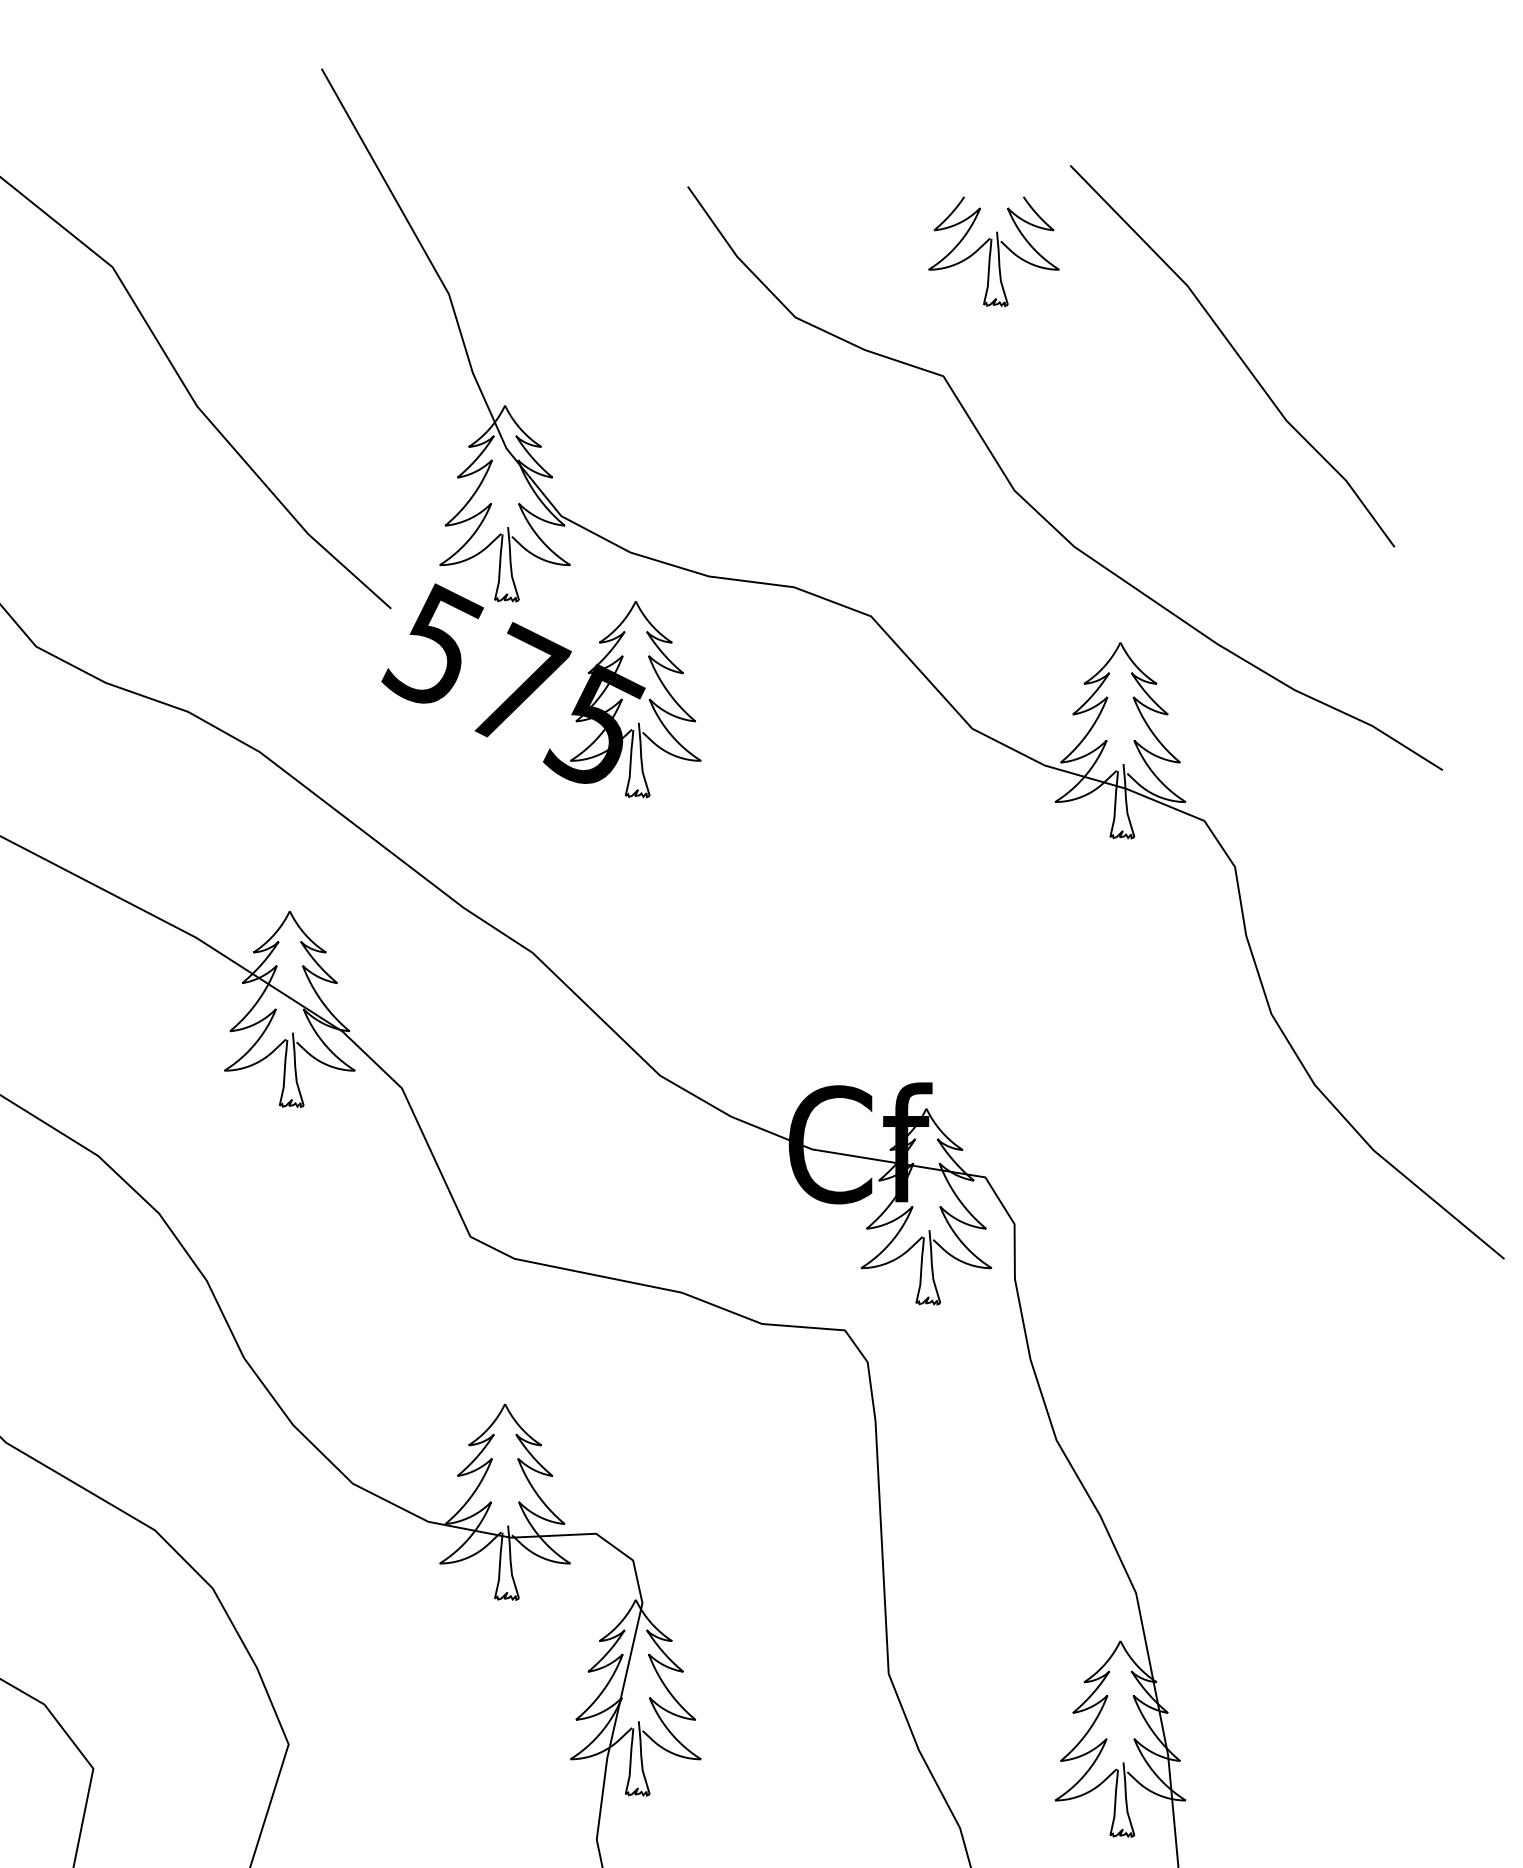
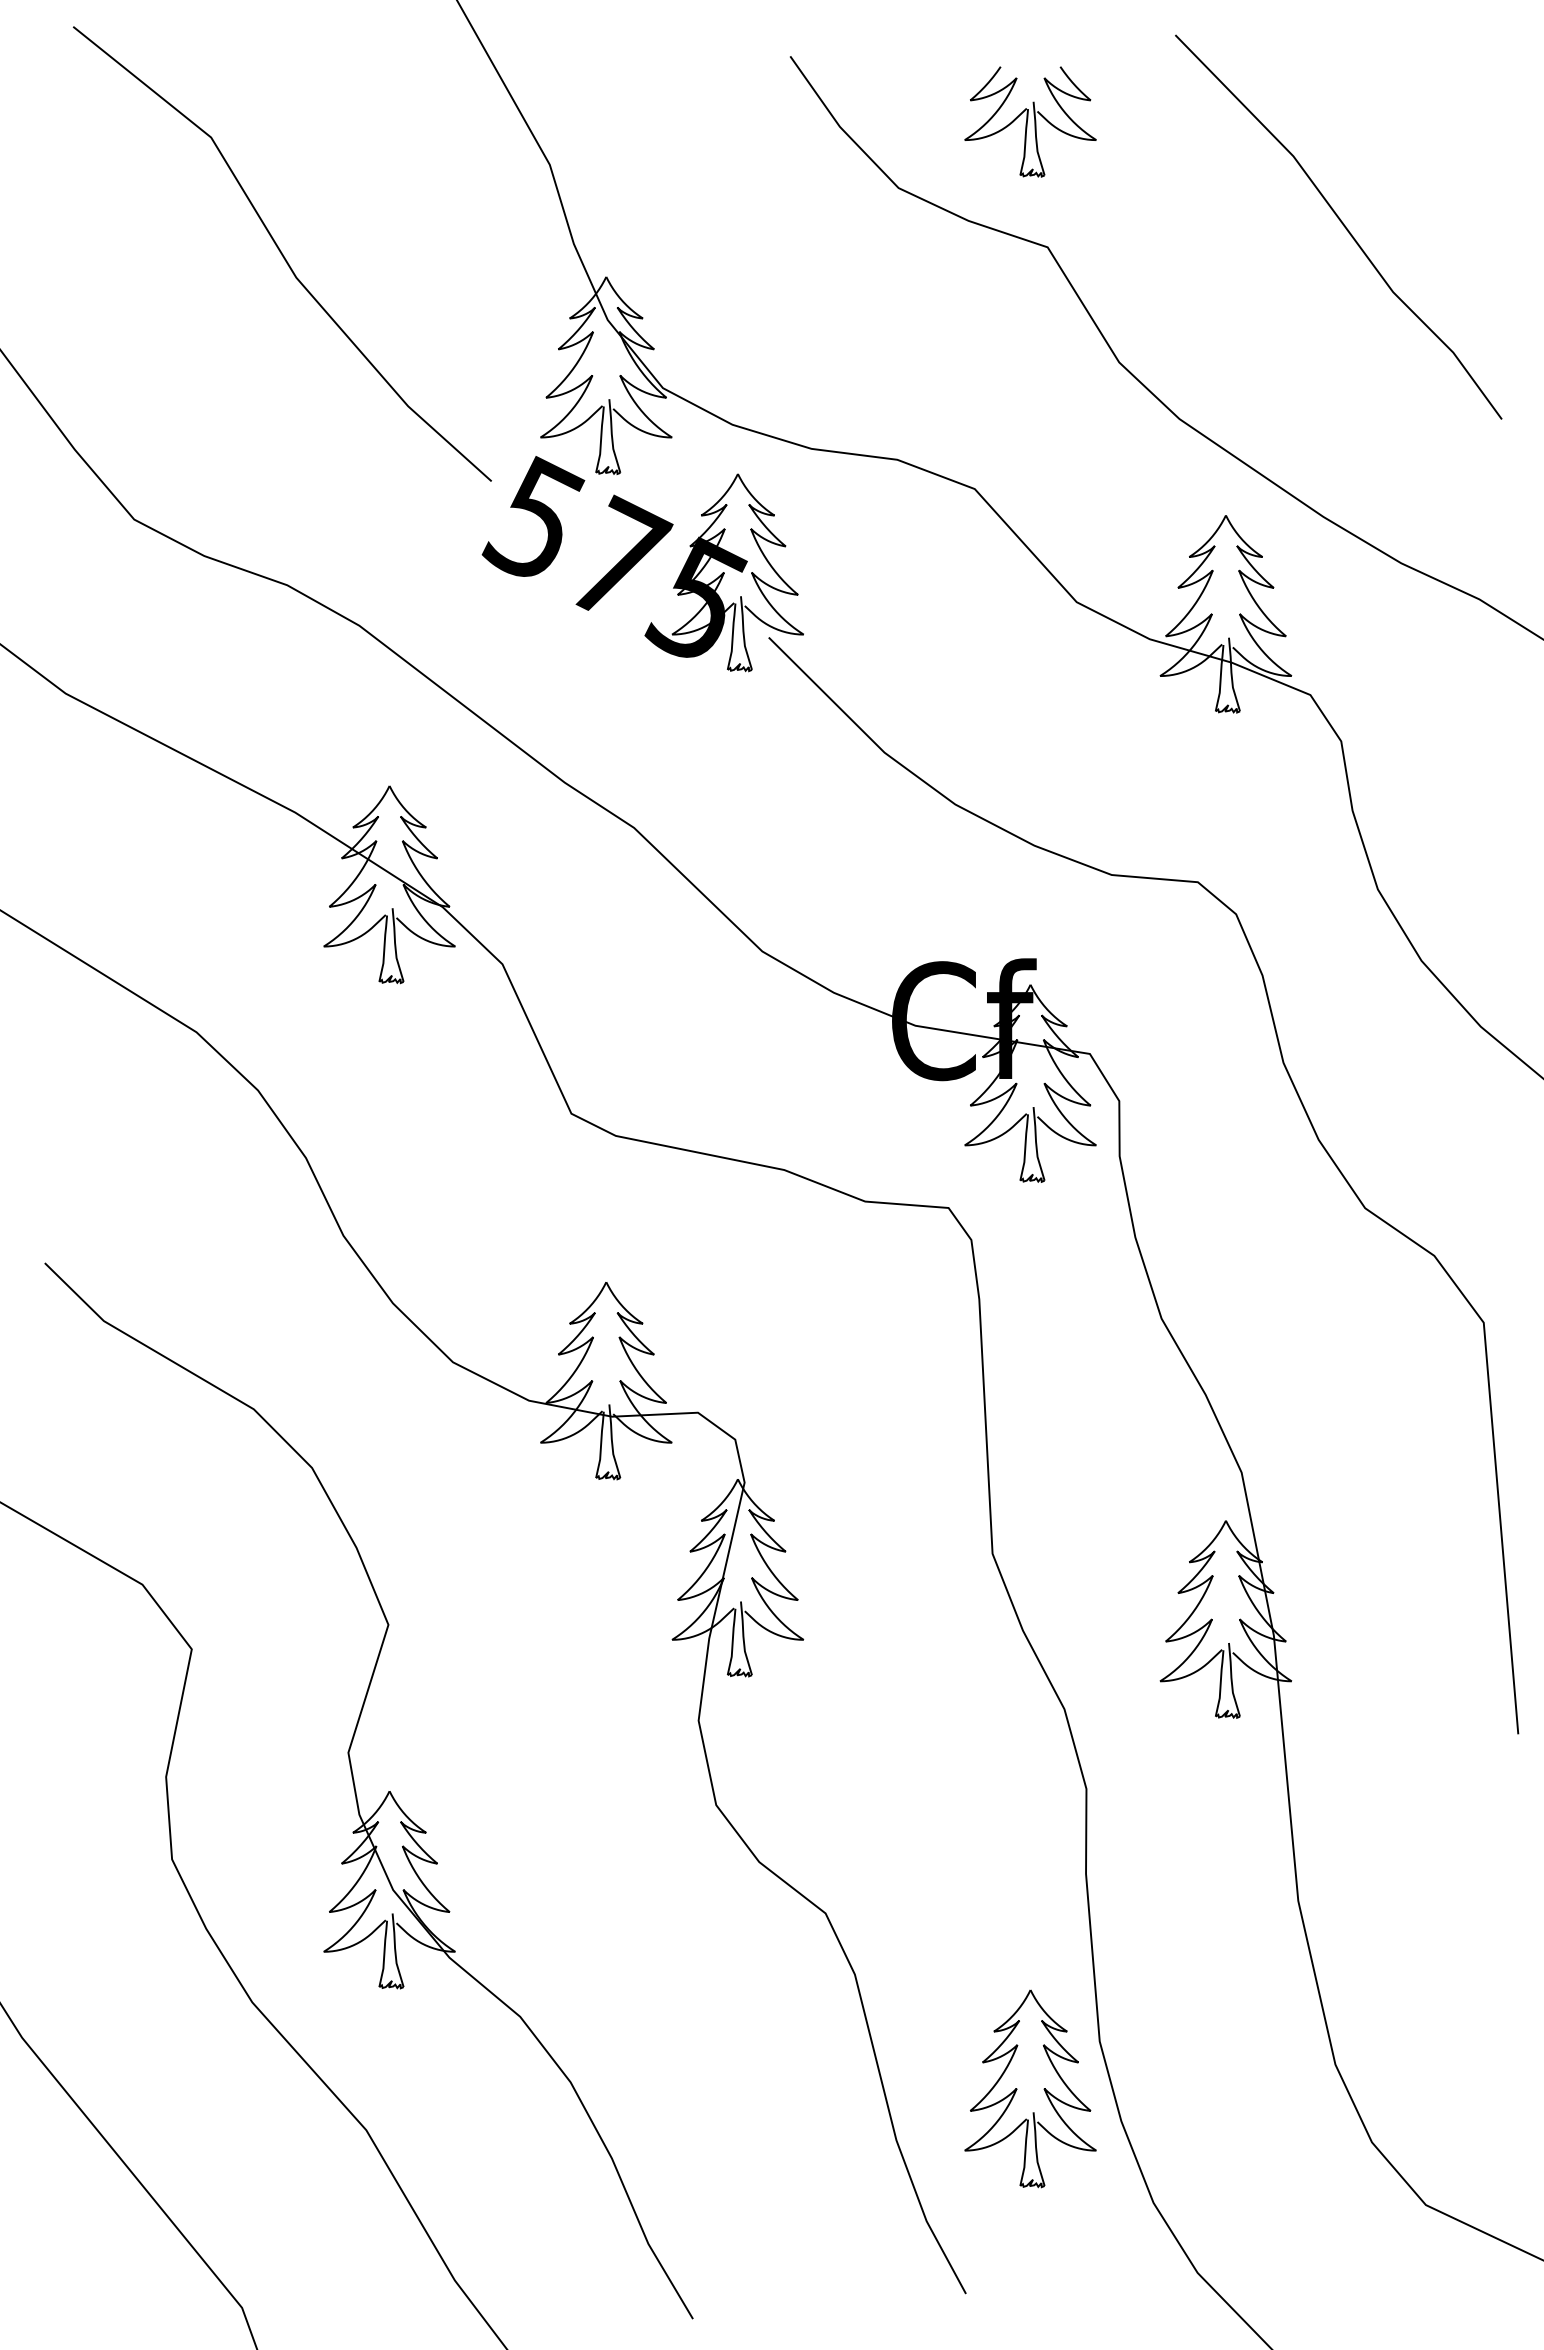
part: (993, 251) -> (1030, 121), moved
curve: (1196, 1230) -> (1302, 1107), added

